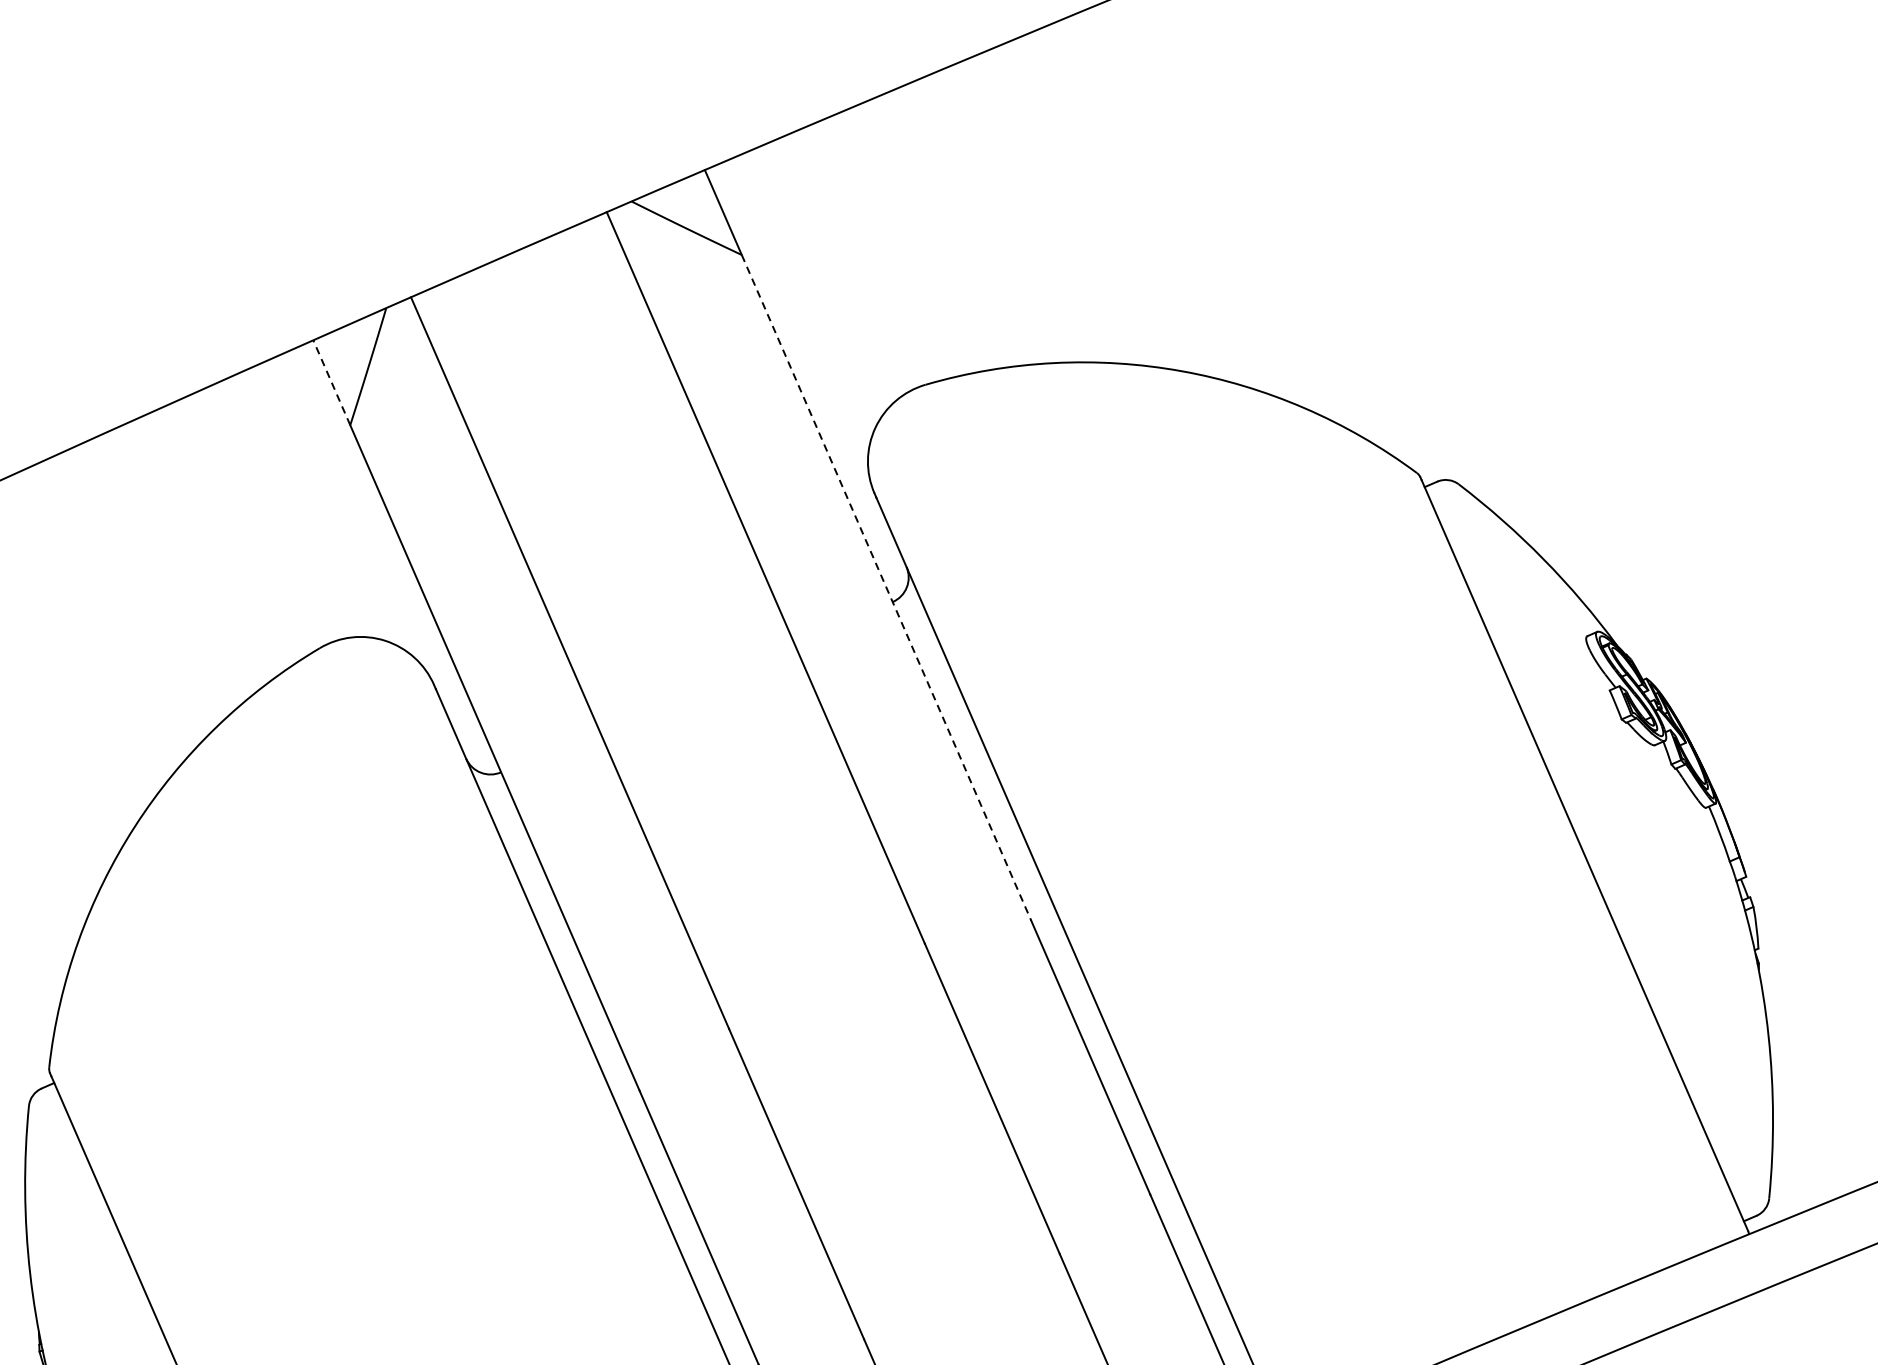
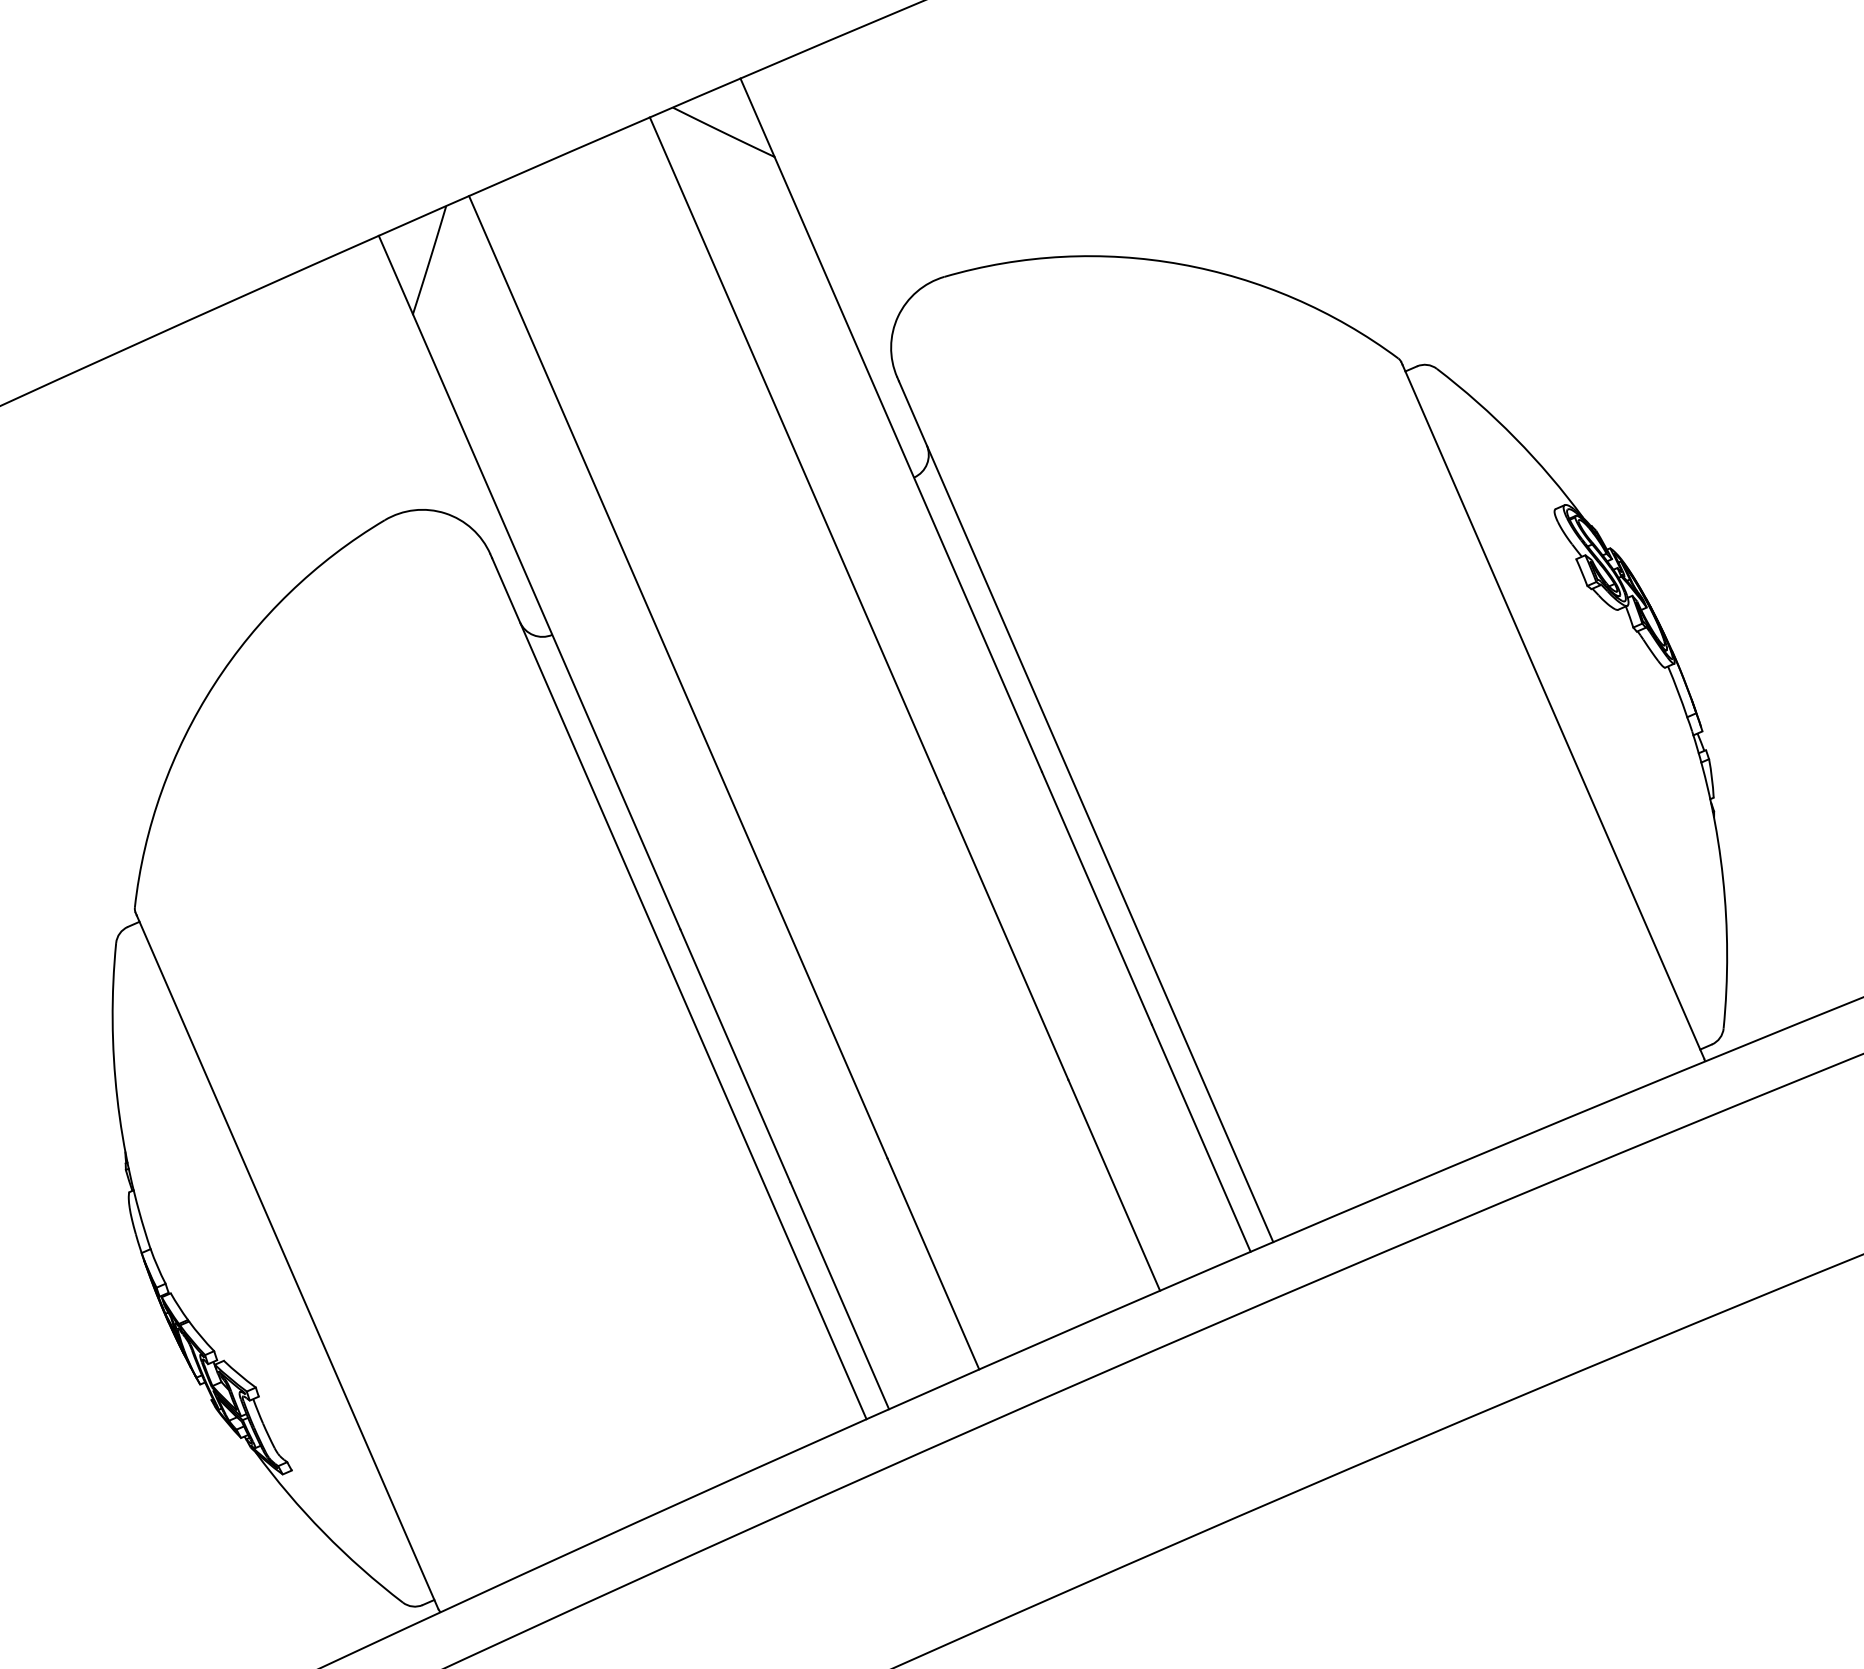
line: (331, 383) -> (395, 275), dashed -> solid
line: (886, 587) -> (908, 464), dashed -> solid

